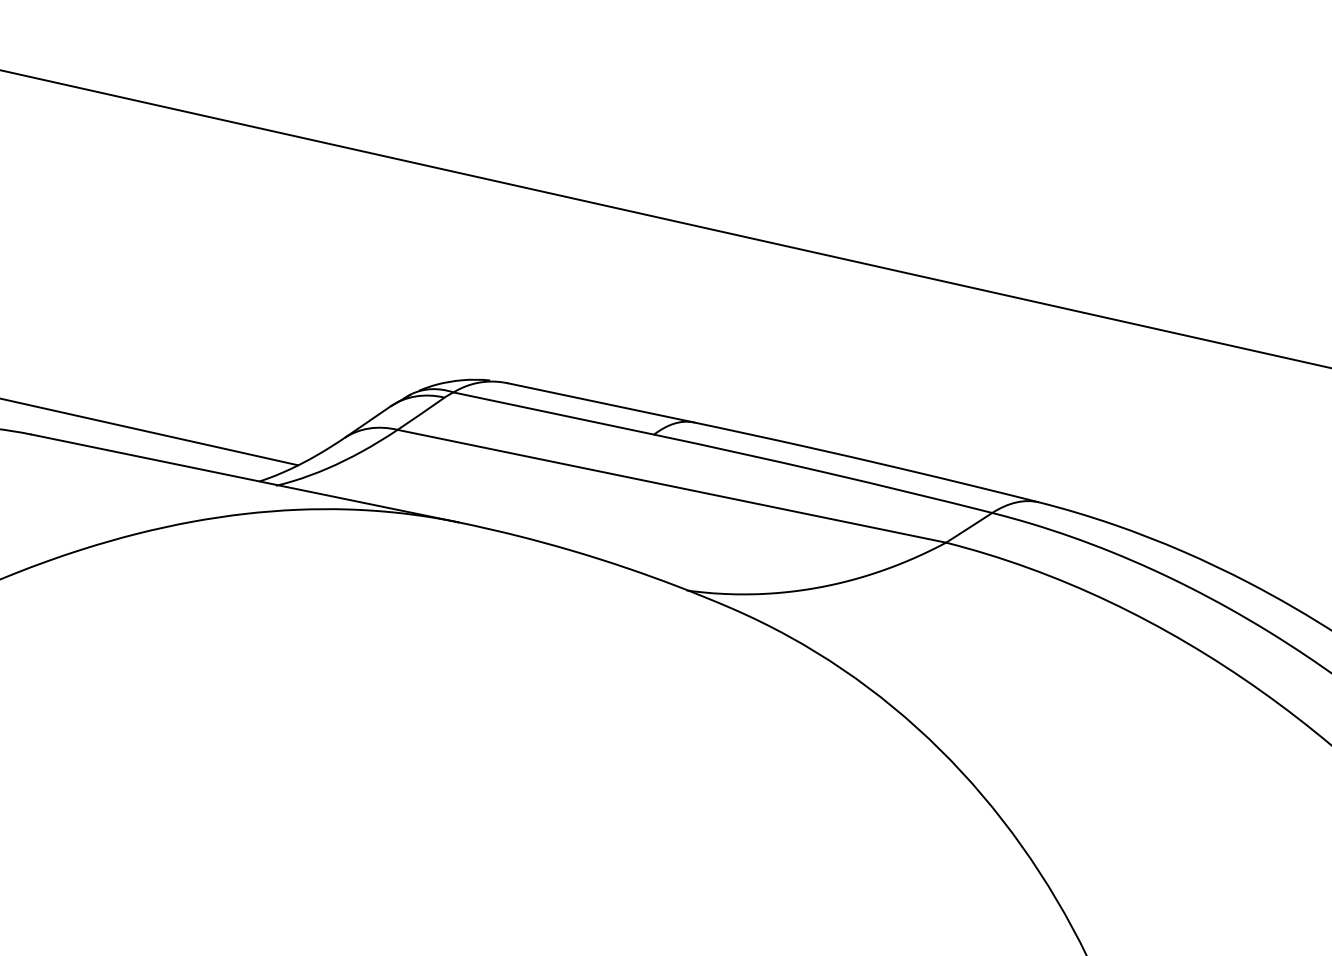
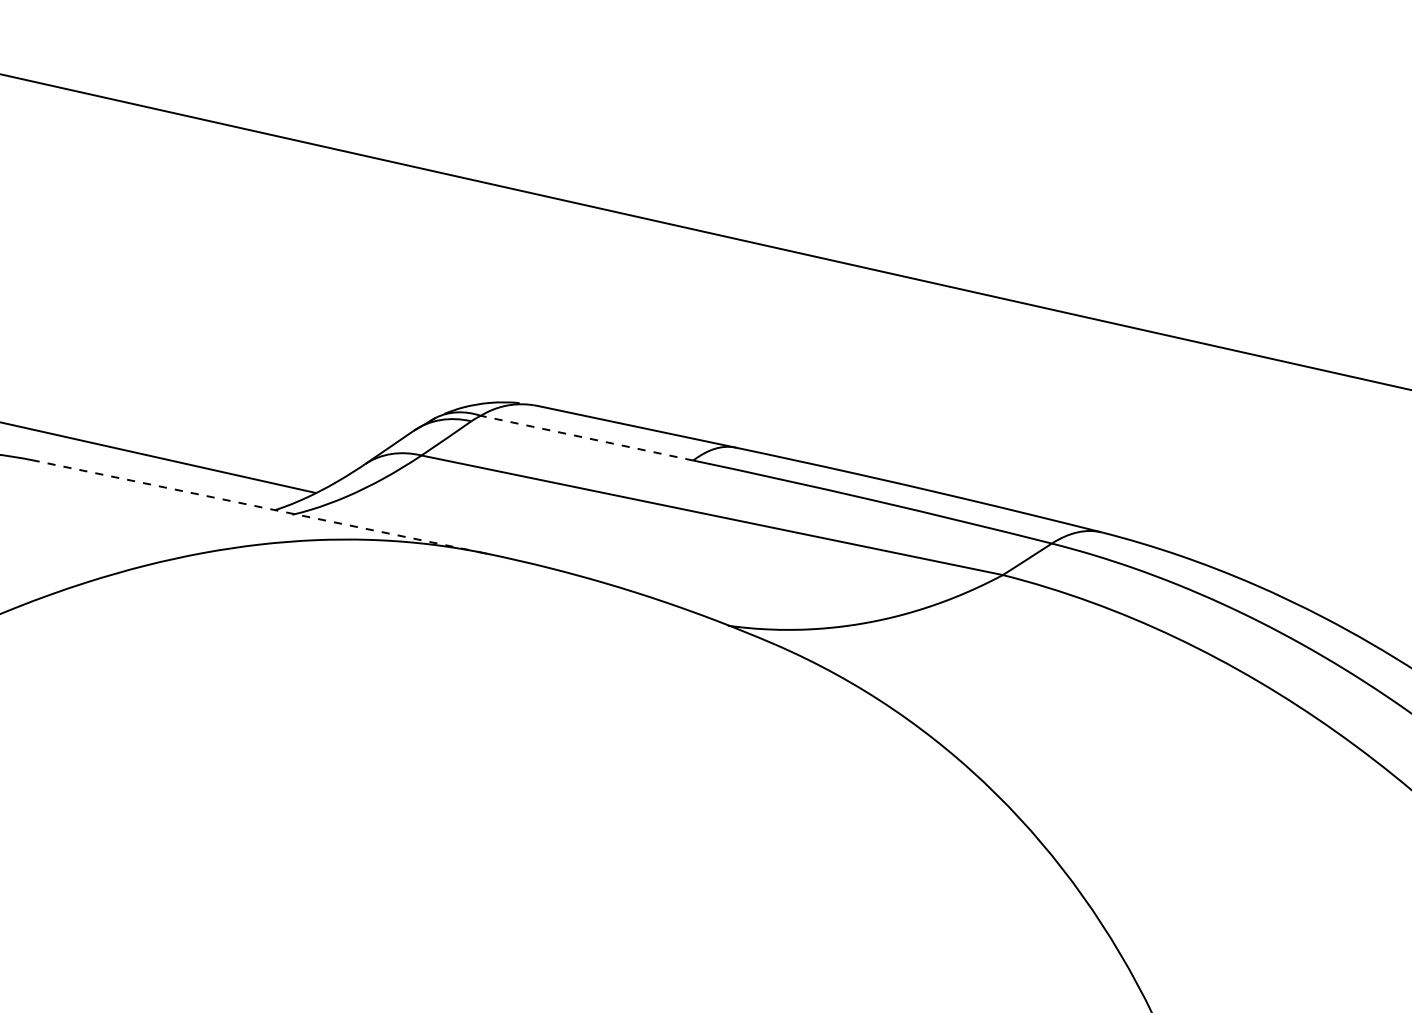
line: (553, 413) -> (586, 438), solid -> dashed
line: (244, 478) -> (259, 507), solid -> dashed

